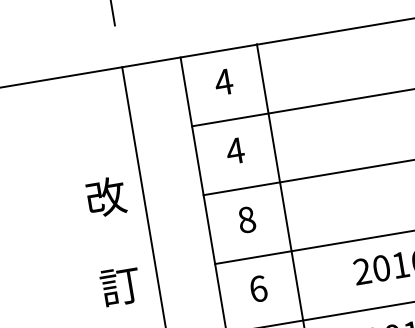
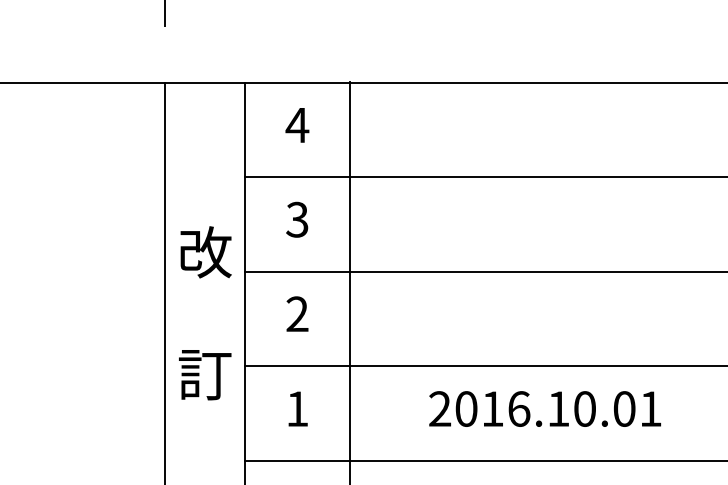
text: (235, 150) -> (297, 219), 4 -> 3
text: (246, 220) -> (297, 314), 8 -> 2
text: (113, 241) -> (205, 313), moved
text: (258, 288) -> (297, 408), 6 -> 1

